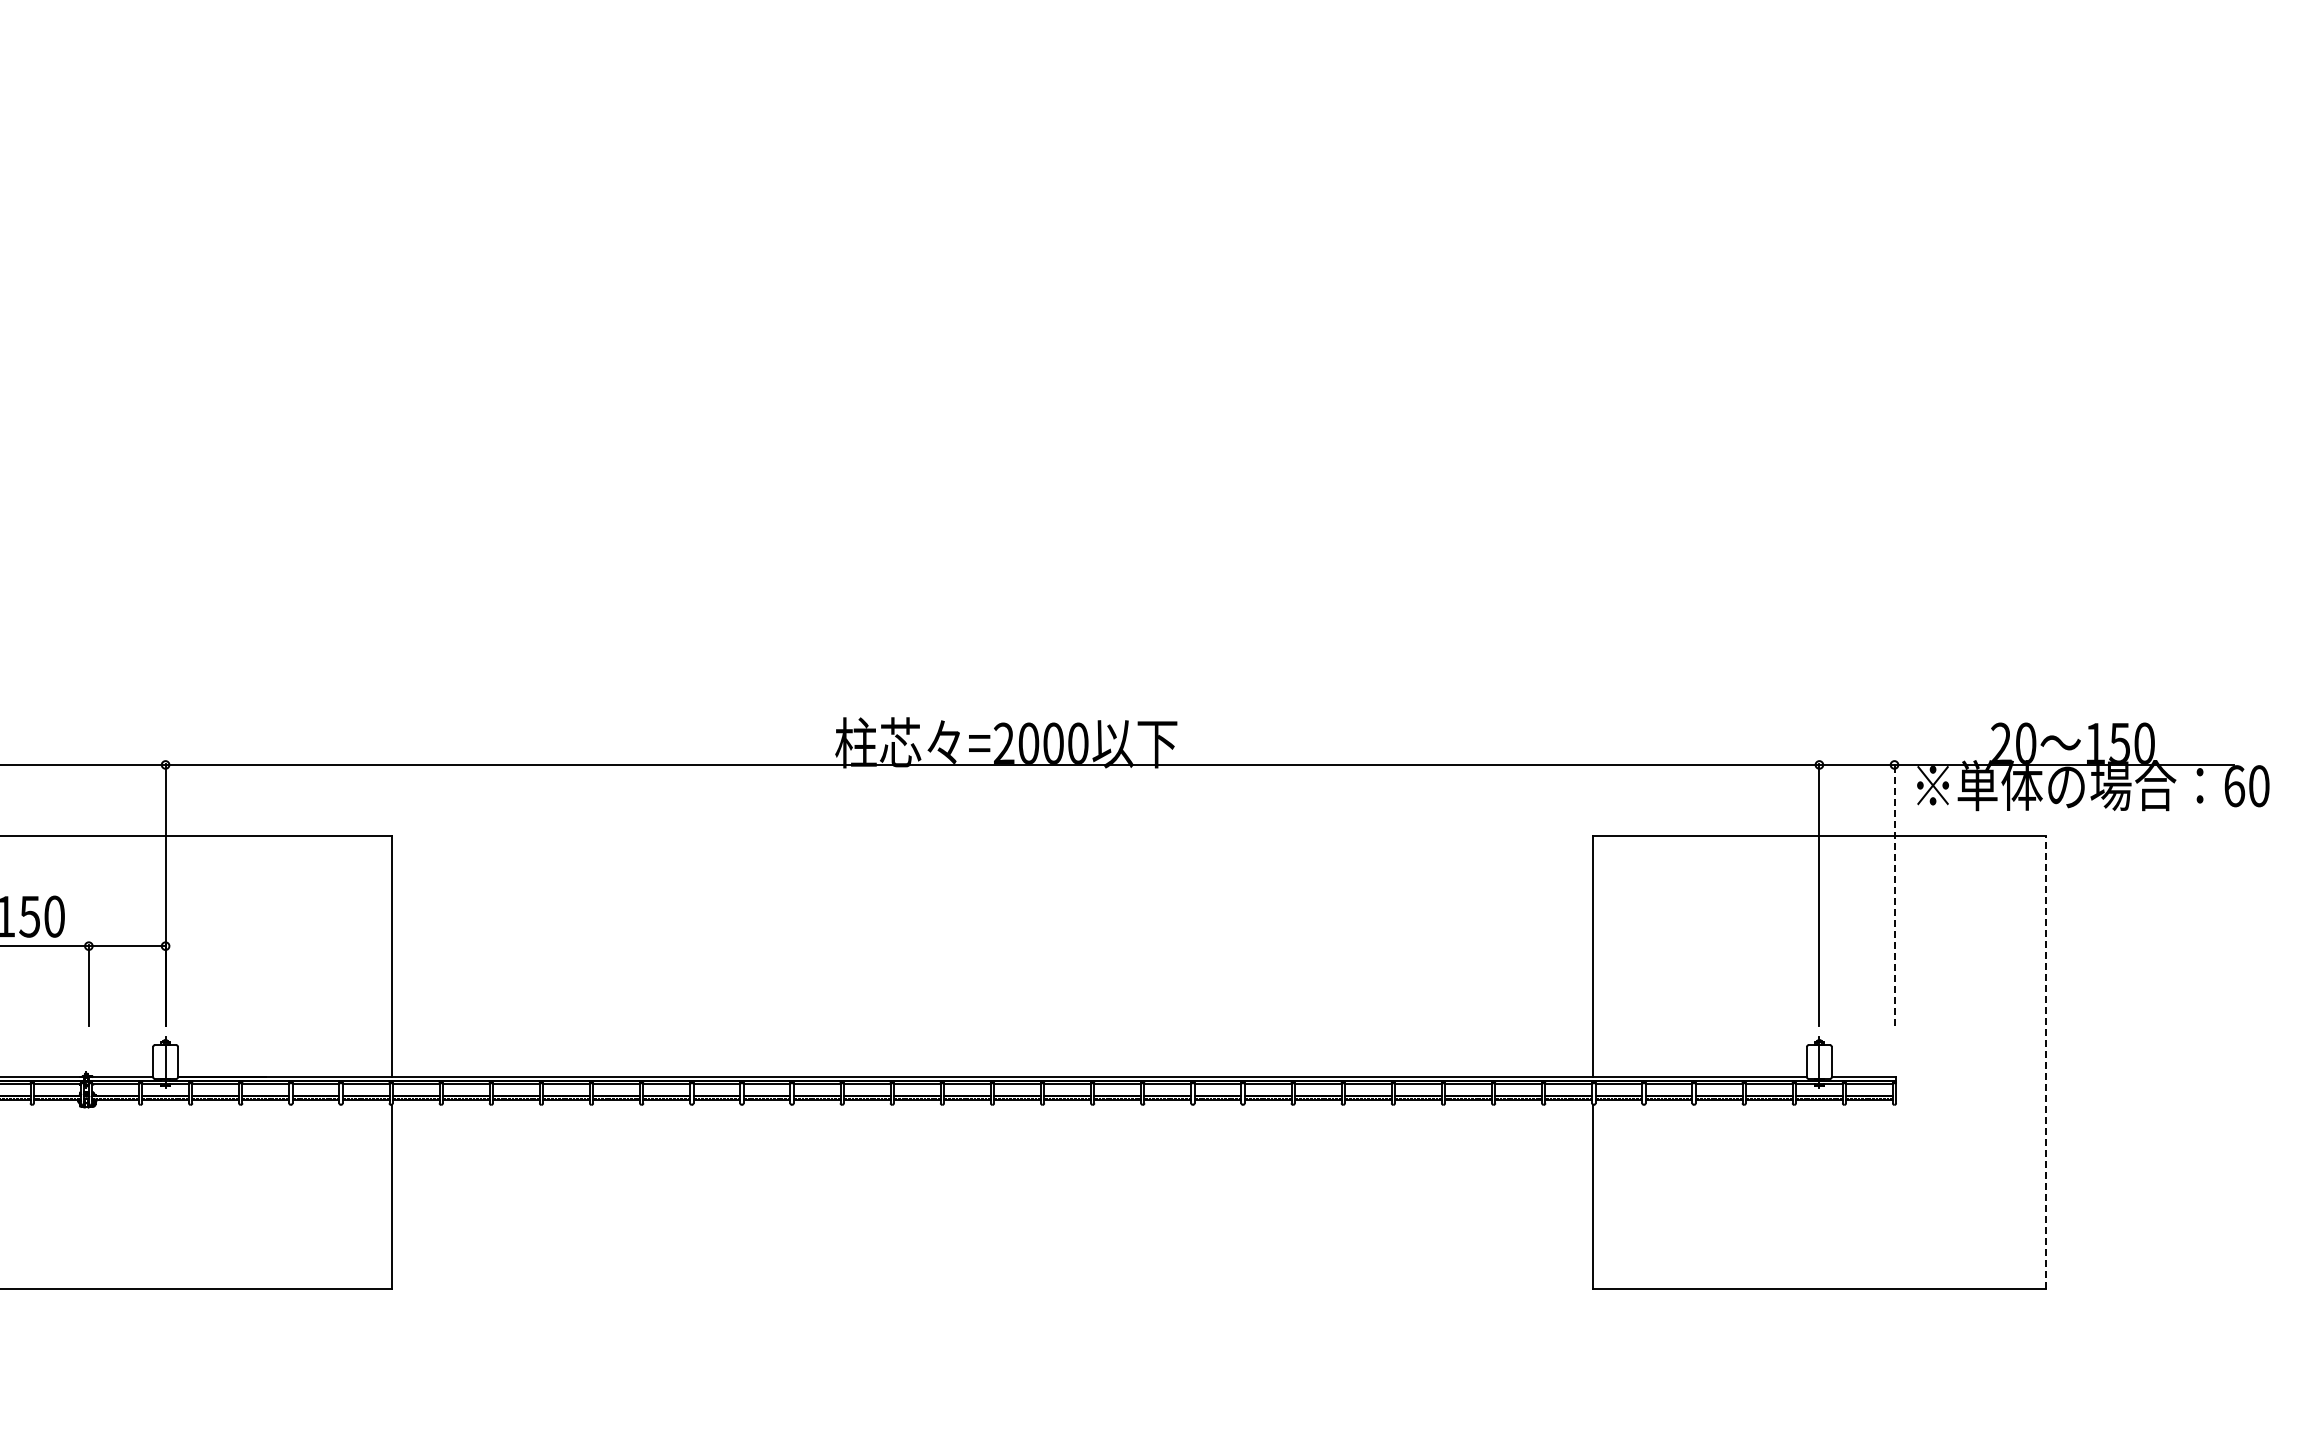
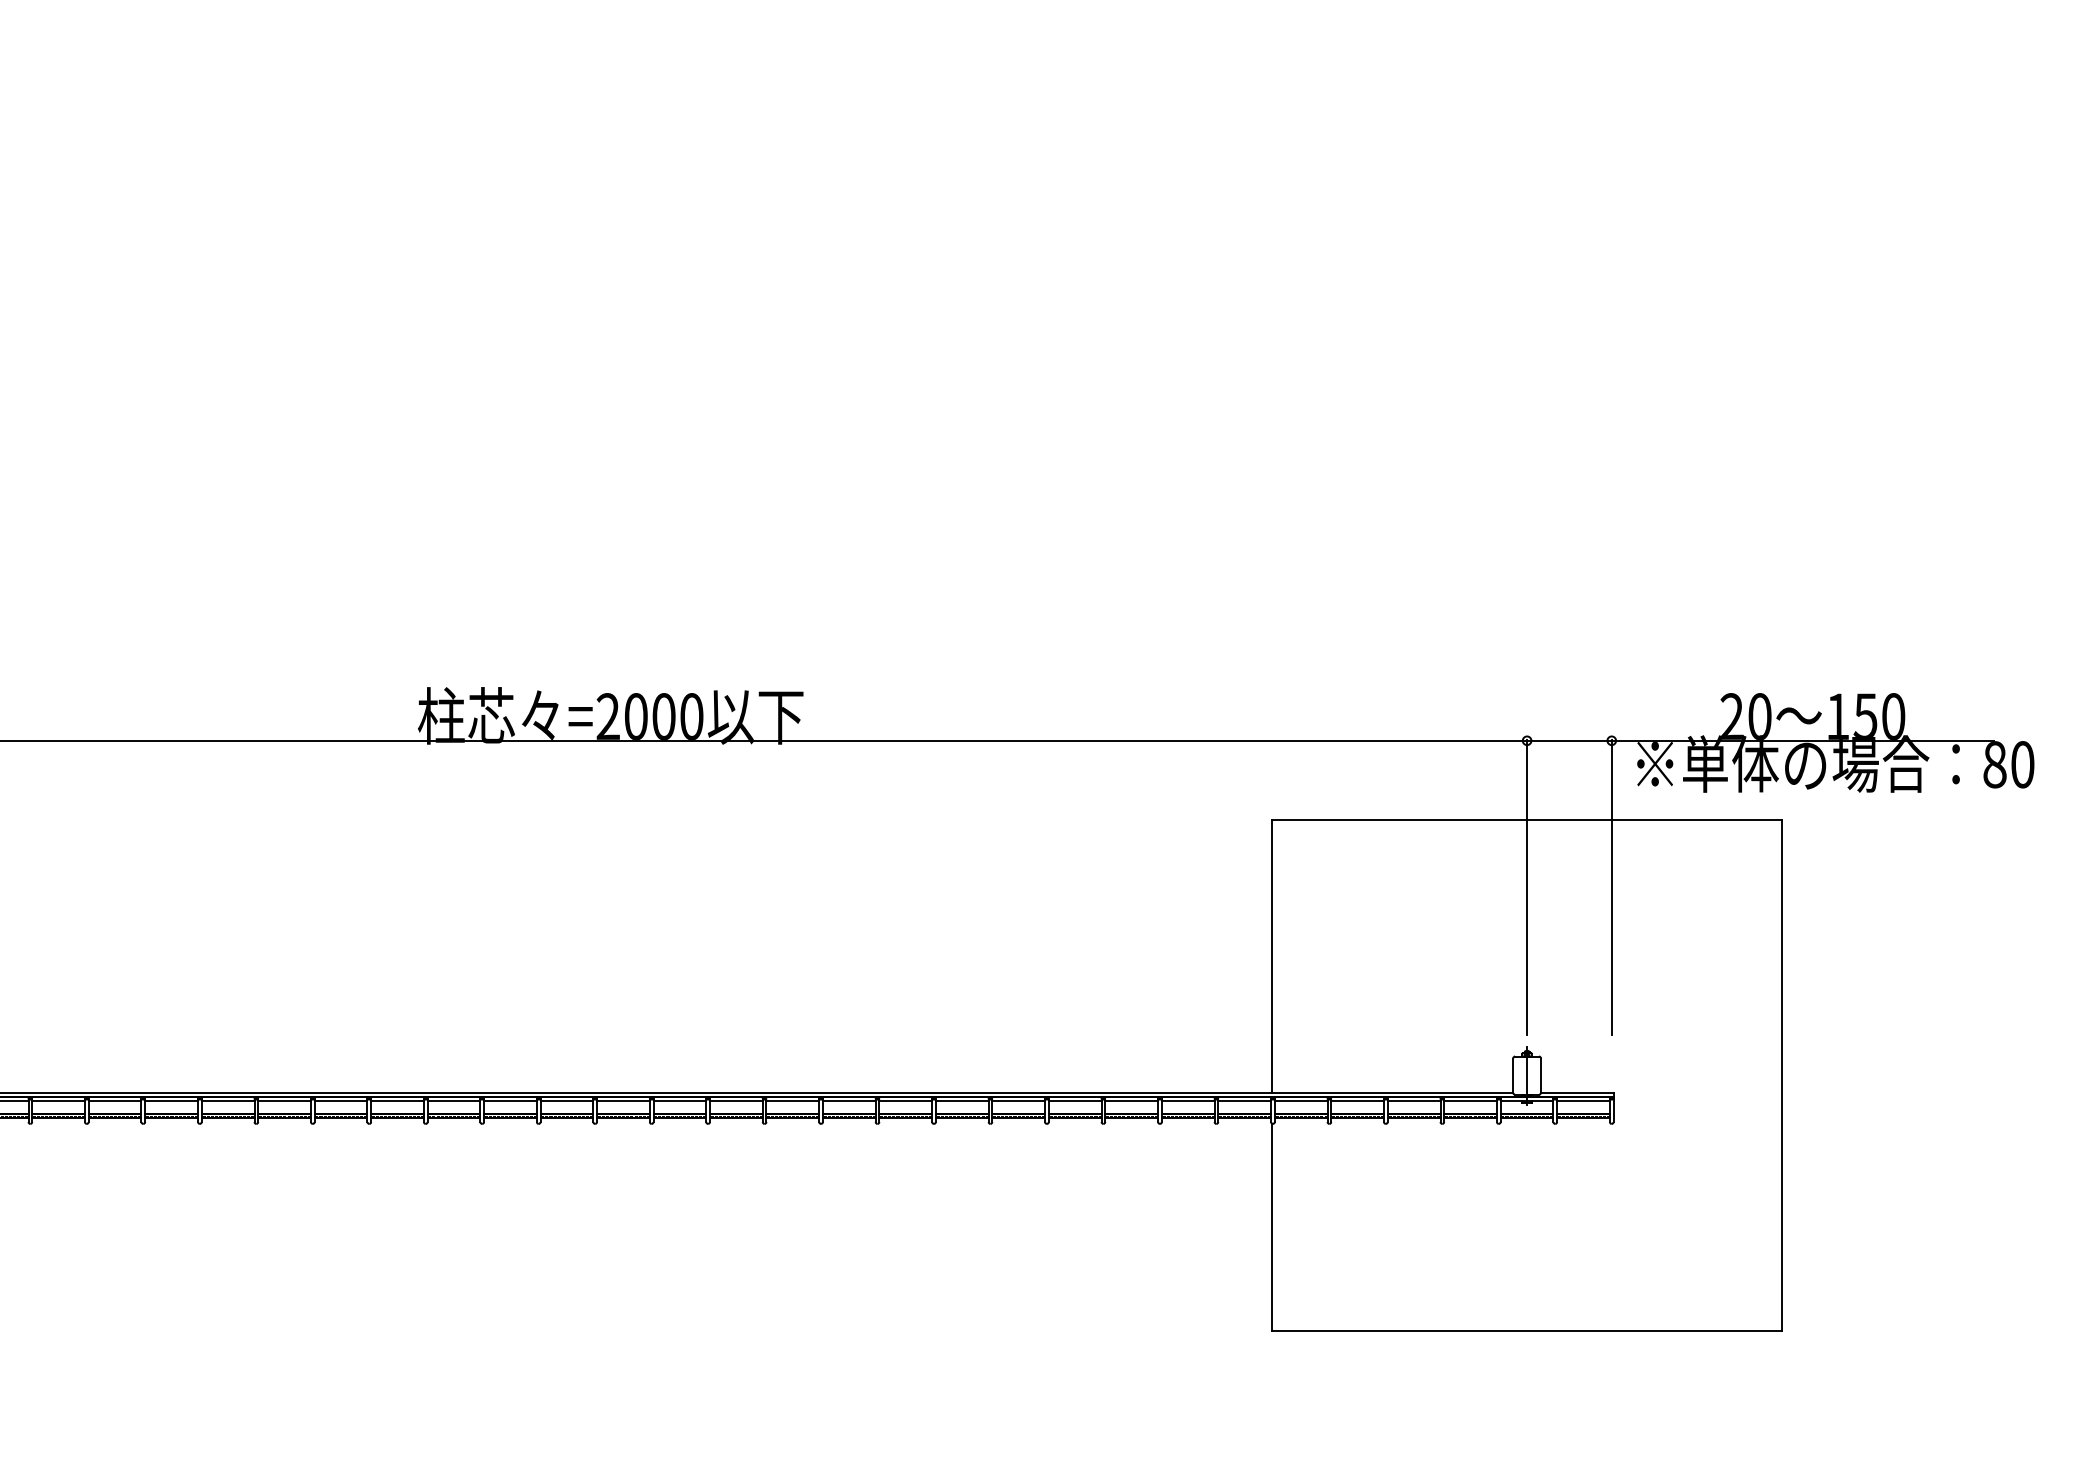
text: (2234, 786) -> (1994, 765), 60 -> 80
line: (1894, 895) -> (1611, 887), dashed -> solid
line: (2045, 1062) -> (1781, 1076), dashed -> solid

